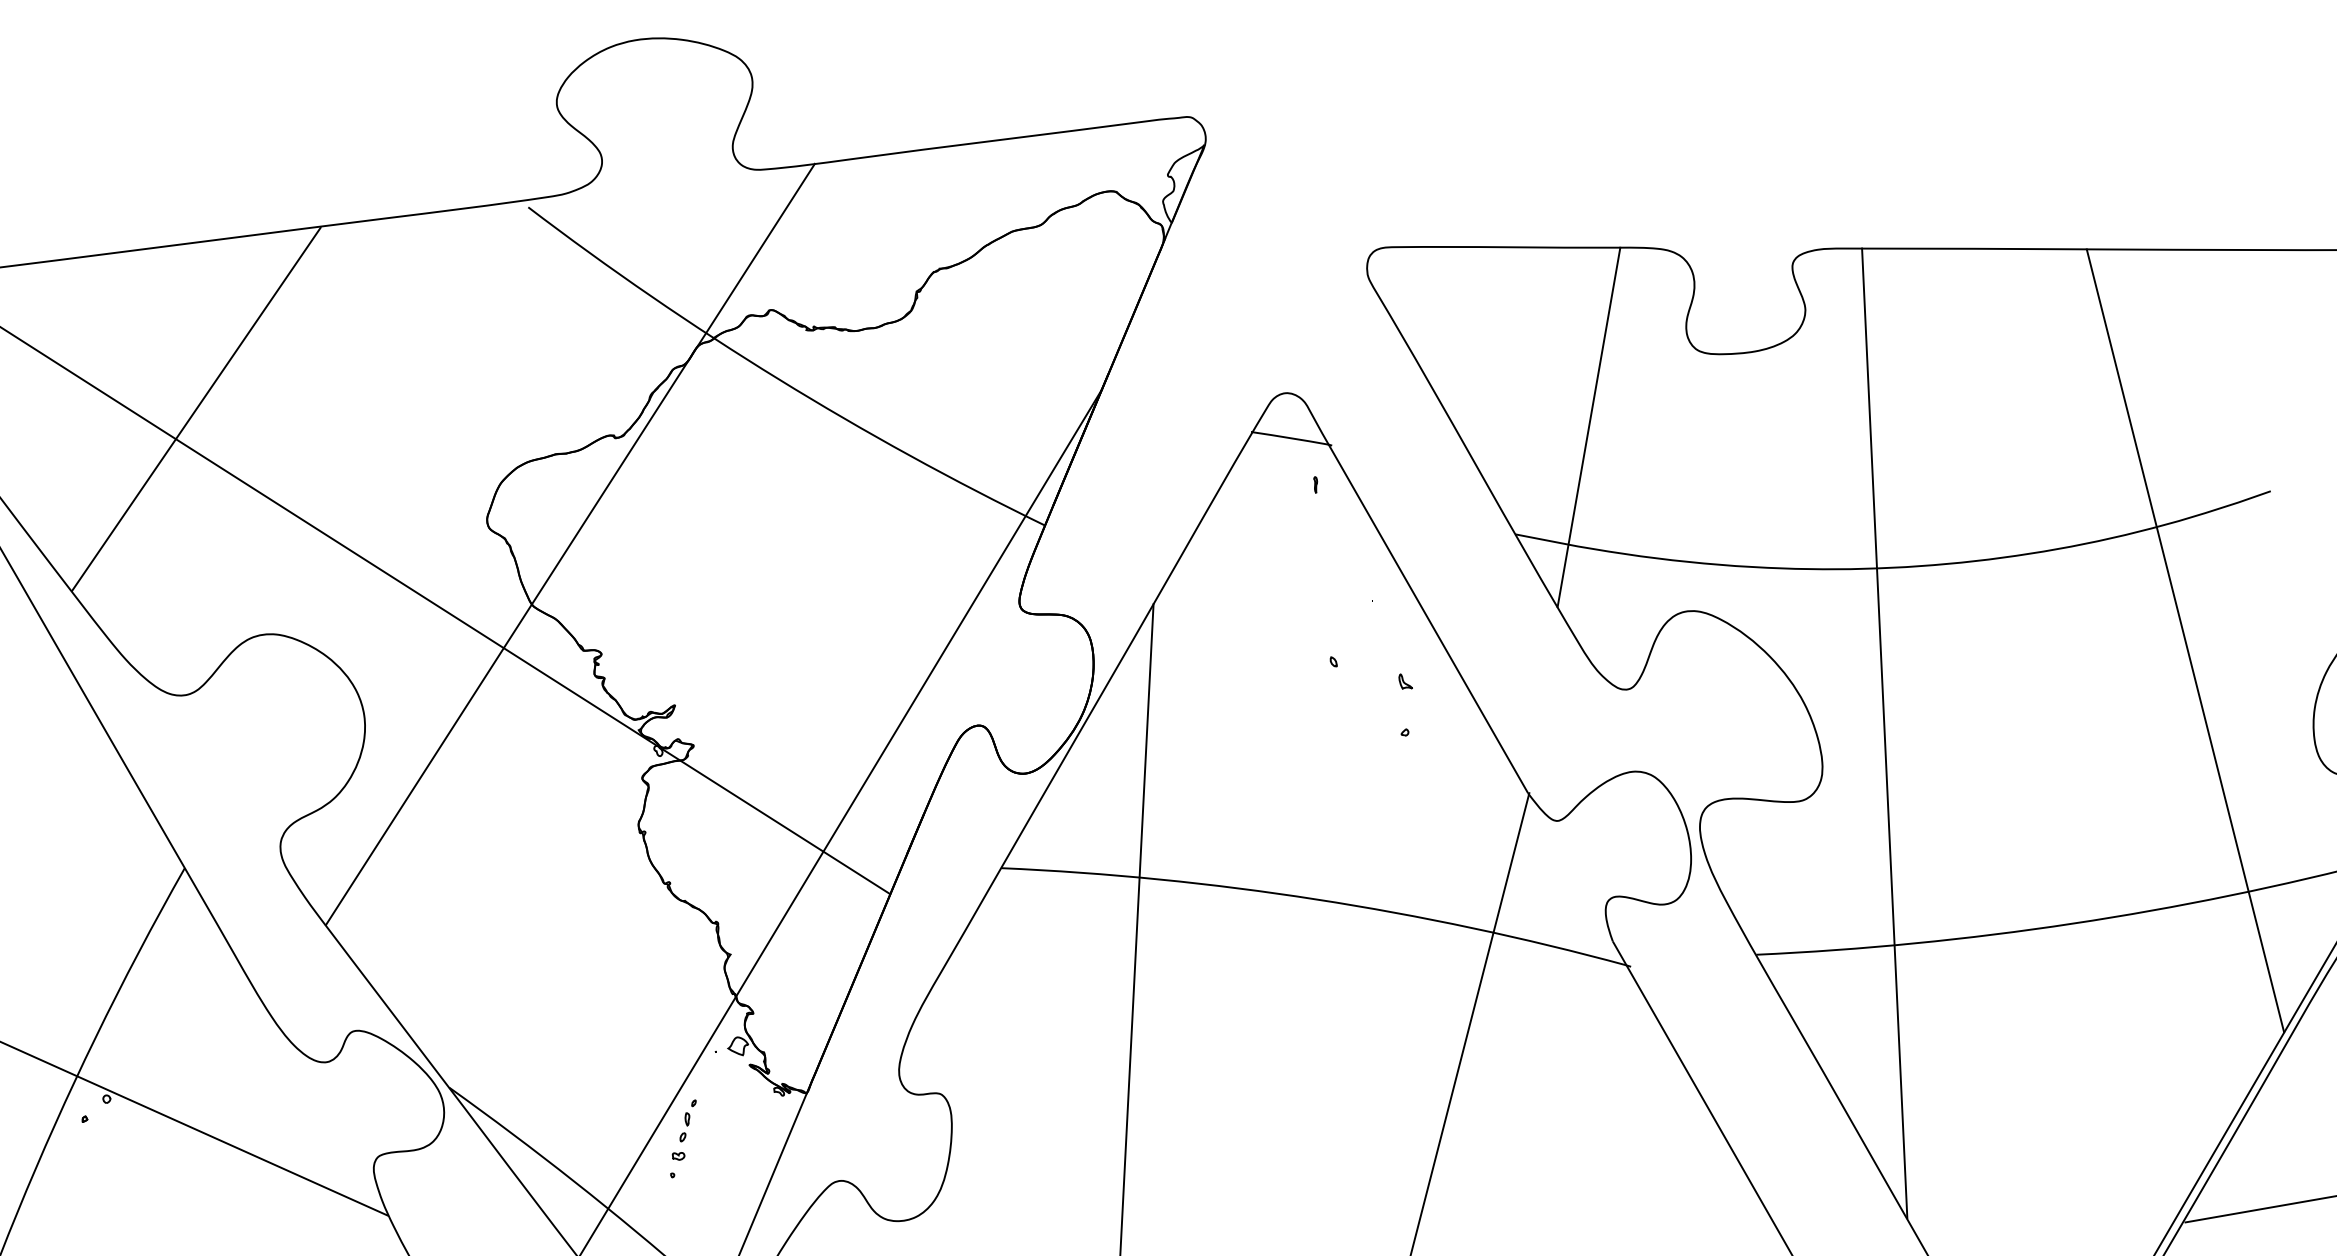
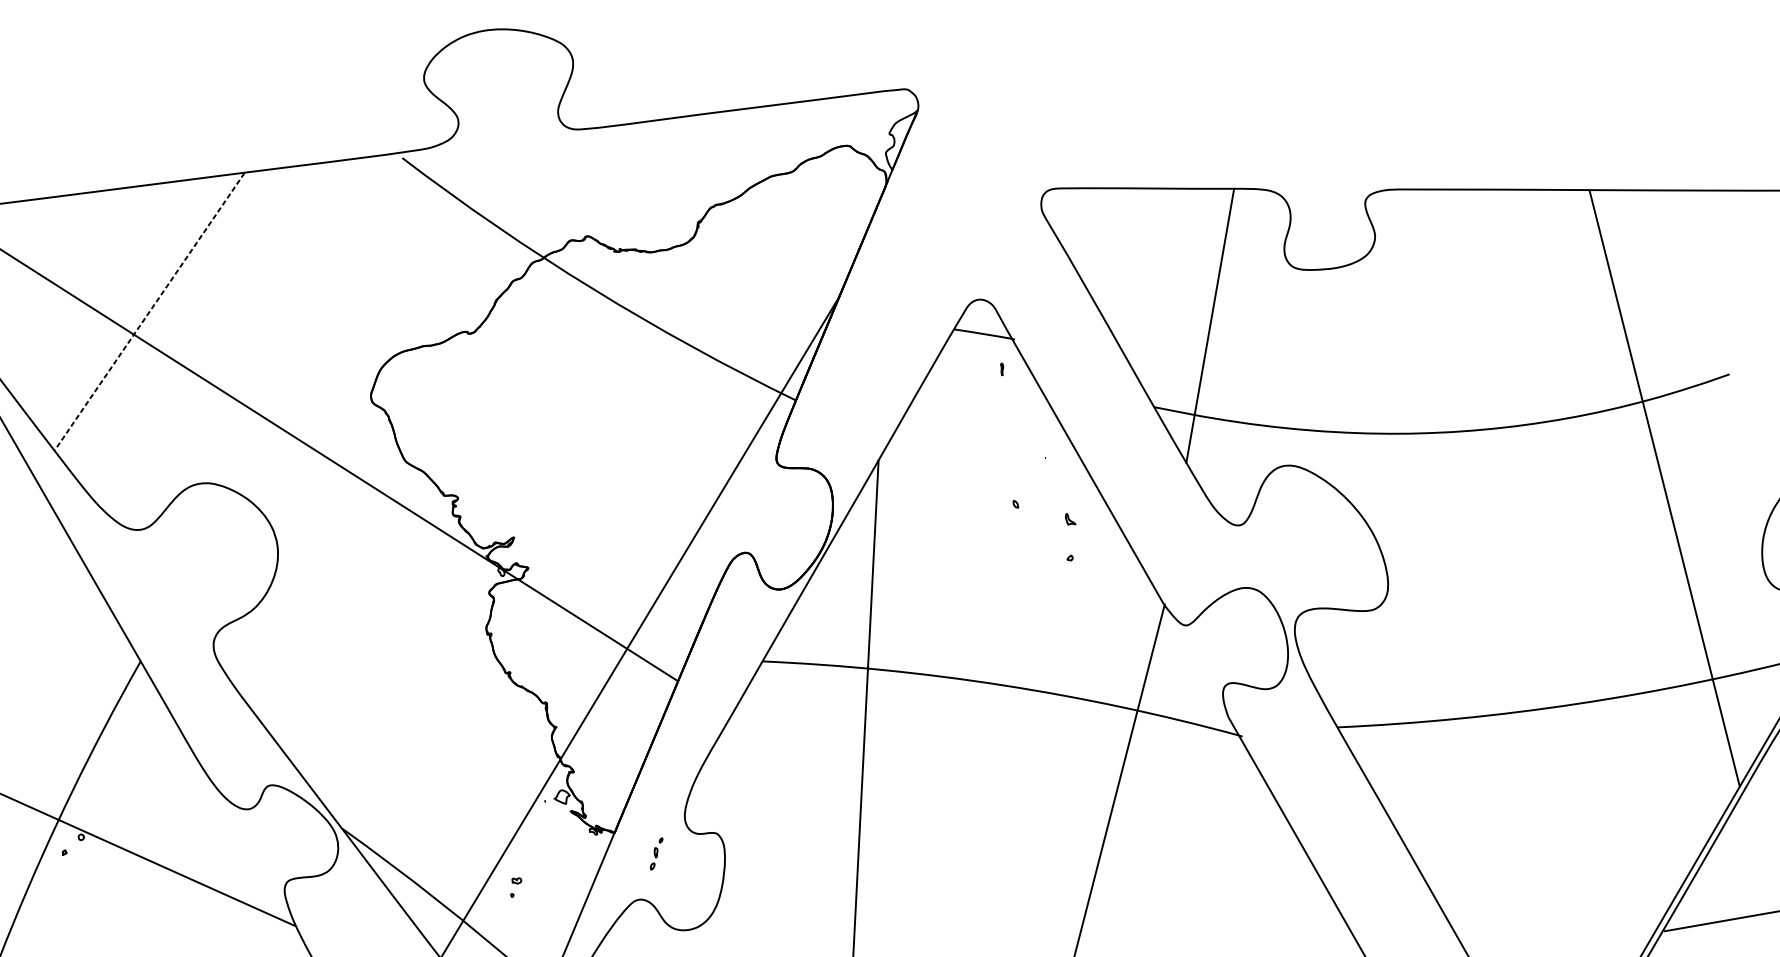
line: (195, 410) -> (148, 312), solid -> dashed
line: (570, 544) -> (434, 414), removed
line: (1884, 733) -> (1435, 558), removed
part: (687, 1120) -> (656, 853), moved

